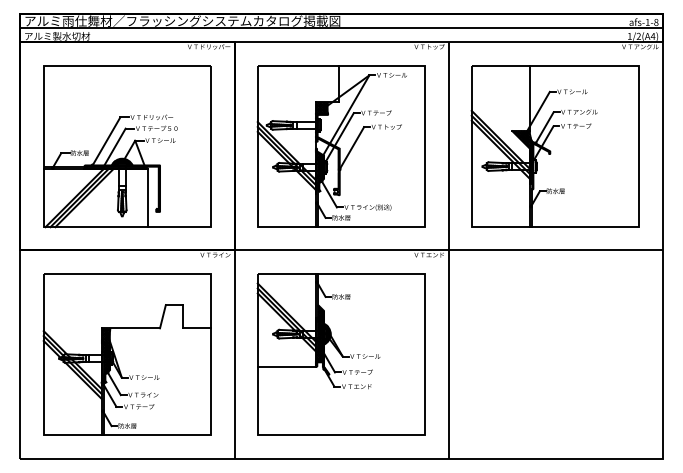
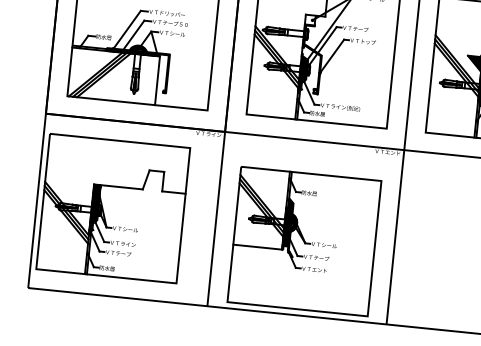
hatch: (321, 107) -> (310, 19), removed
part: (126, 354) -> (112, 208), moved
part: (340, 354) -> (303, 241), moved

